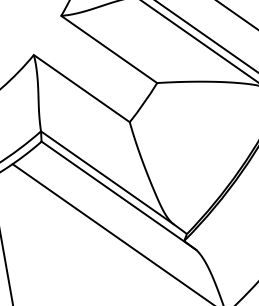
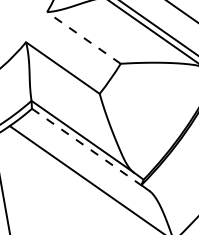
line: (108, 50) -> (83, 38), solid -> dashed
line: (119, 195) -> (91, 150), solid -> dashed

